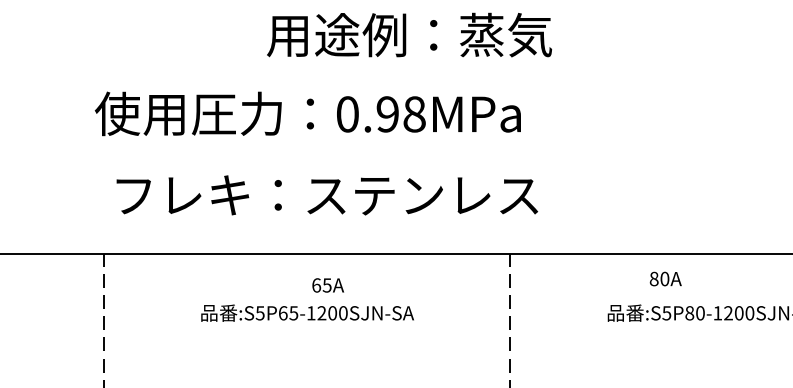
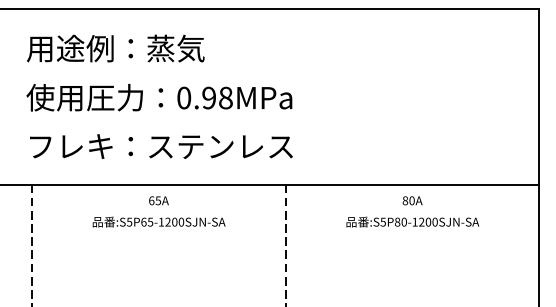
text: (409, 34) -> (115, 48), moved
text: (327, 195) -> (161, 146), moved
text: (665, 278) -> (412, 200), moved
text: (327, 284) -> (158, 200), moved

